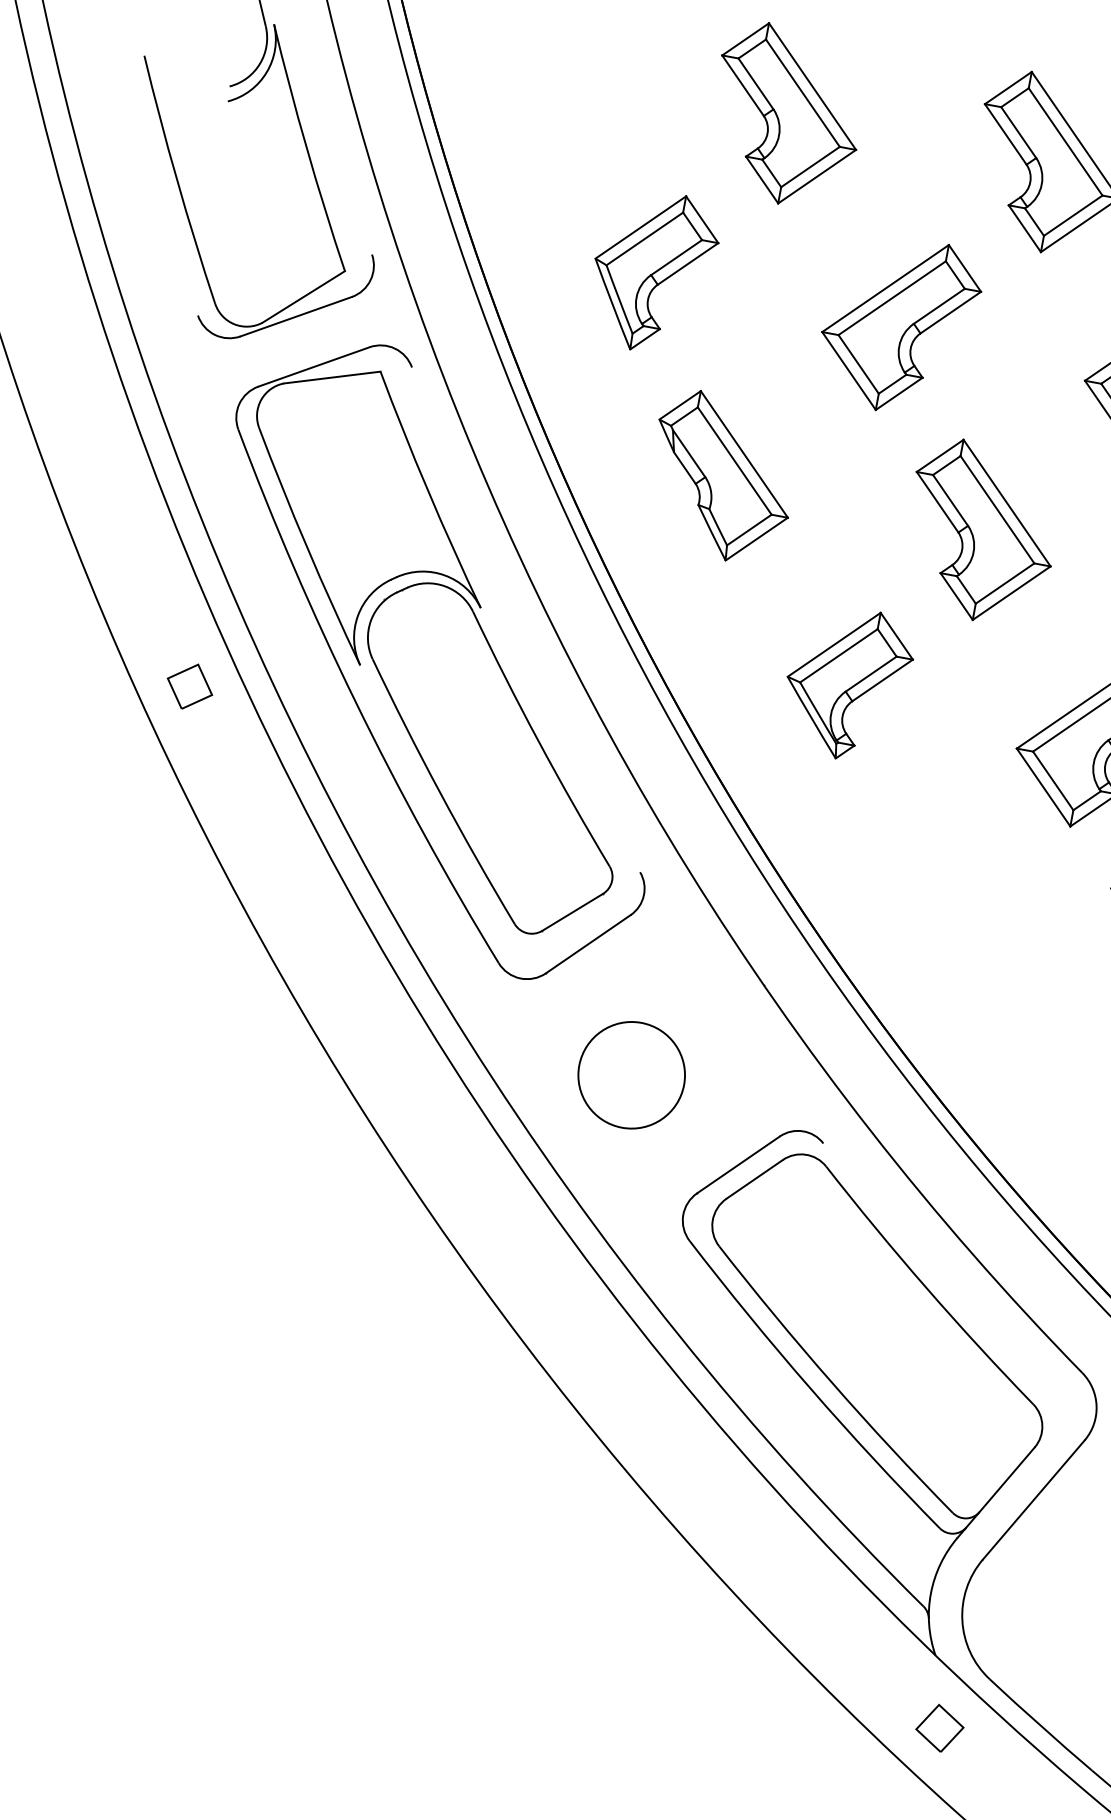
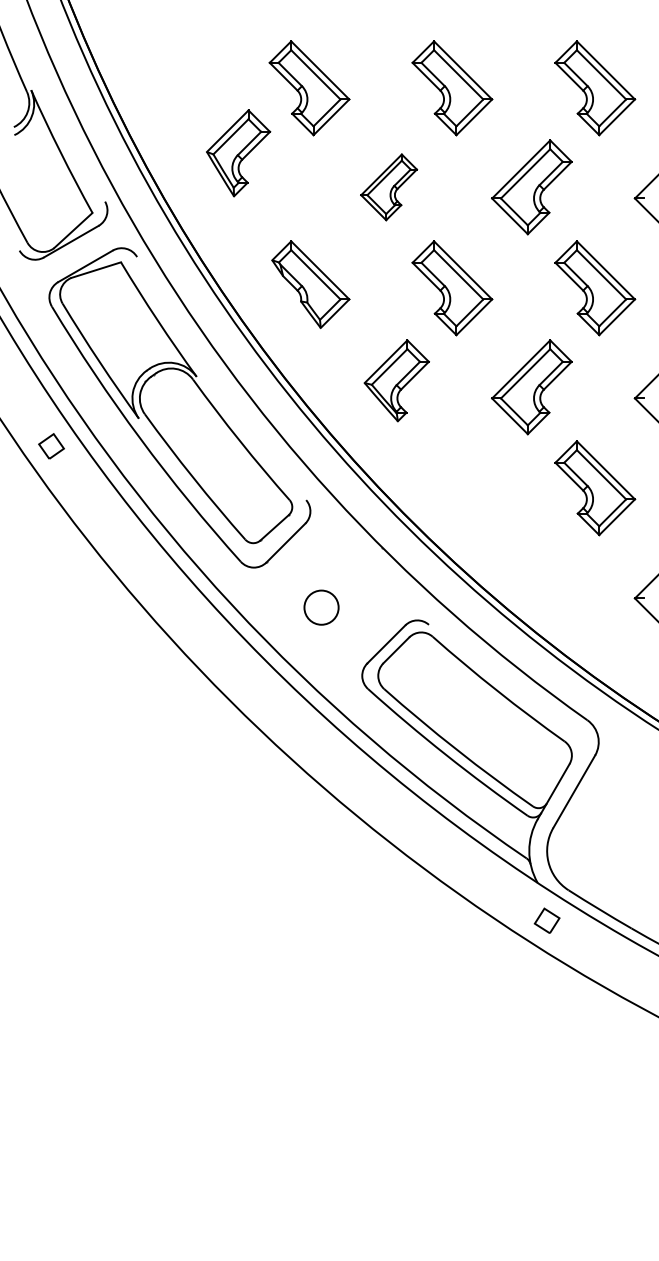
part: (652, 272) -> (238, 153), moved
part: (898, 325) -> (388, 187), size x0.7
circle: (631, 1074) -> (321, 607), size x0.6

